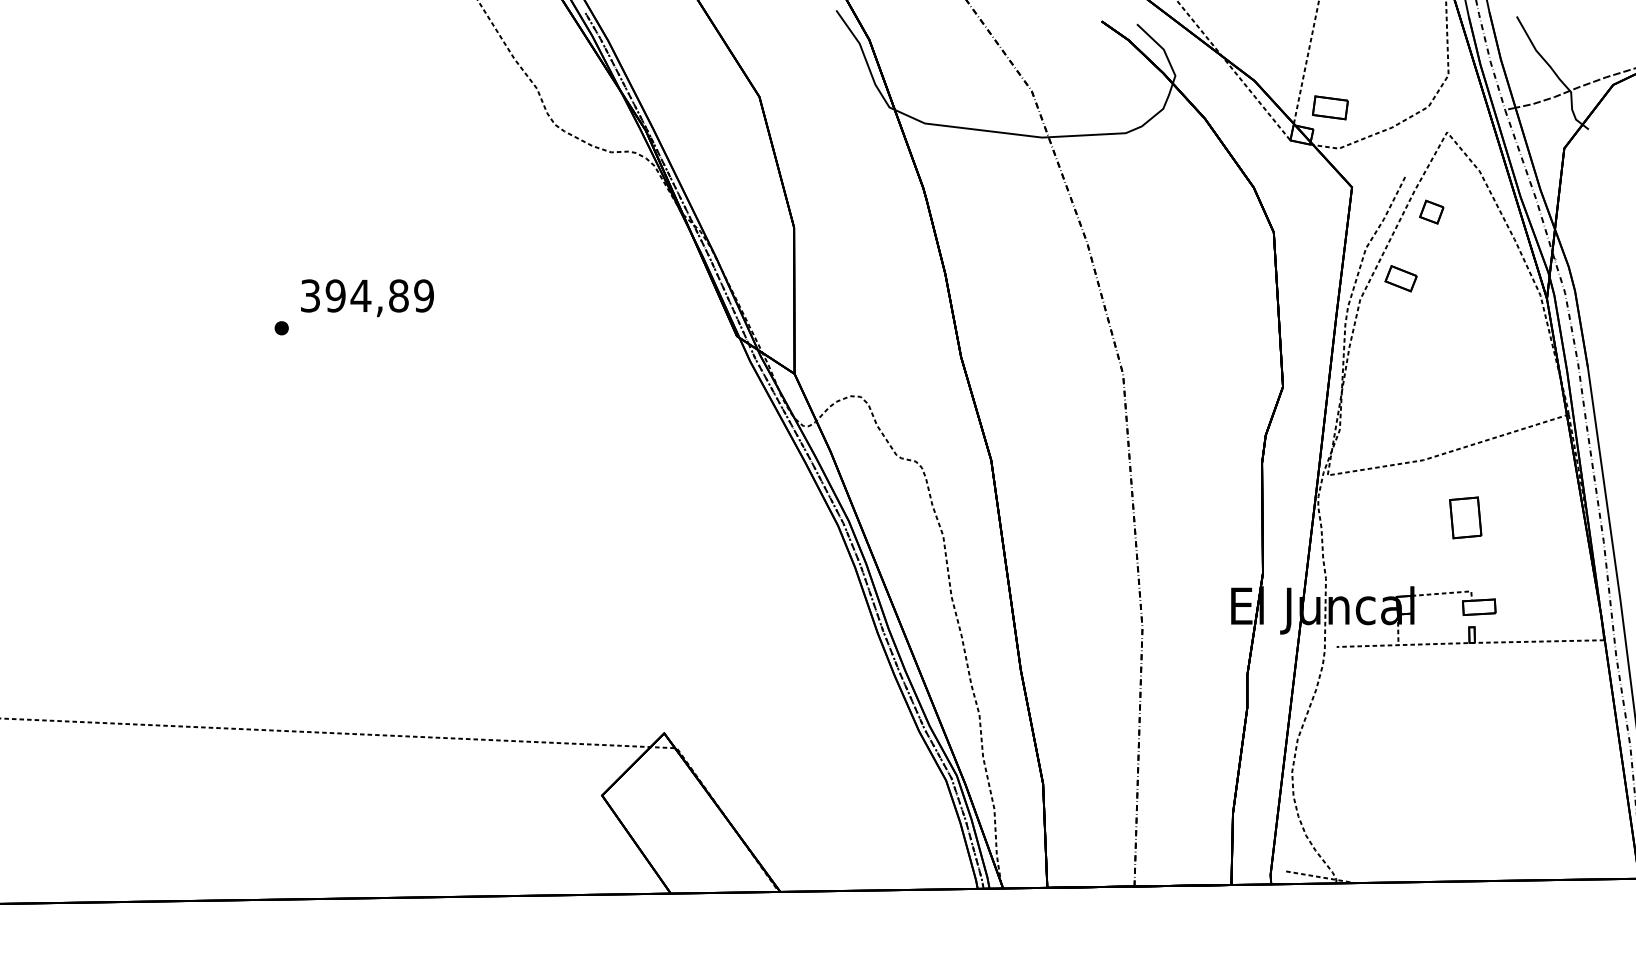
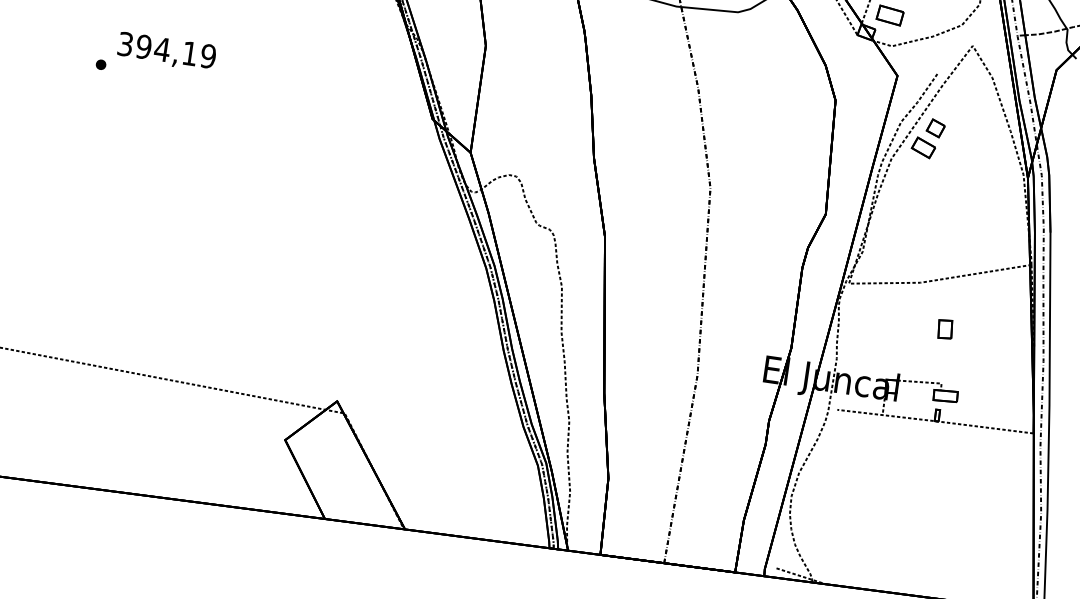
part: (1431, 211) -> (935, 127), moved
text: (398, 295) -> (189, 53), 394,89 -> 394,19
part: (1465, 517) -> (945, 329), size x0.62

